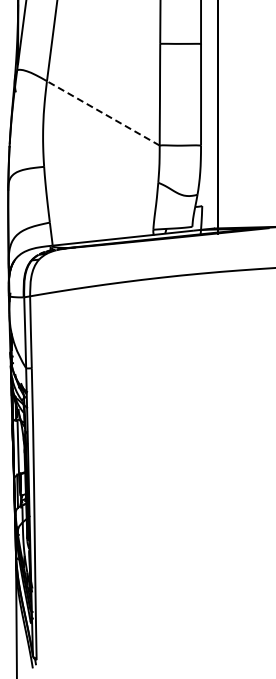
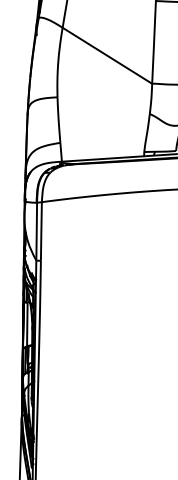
line: (103, 113) -> (107, 55), dashed -> solid

